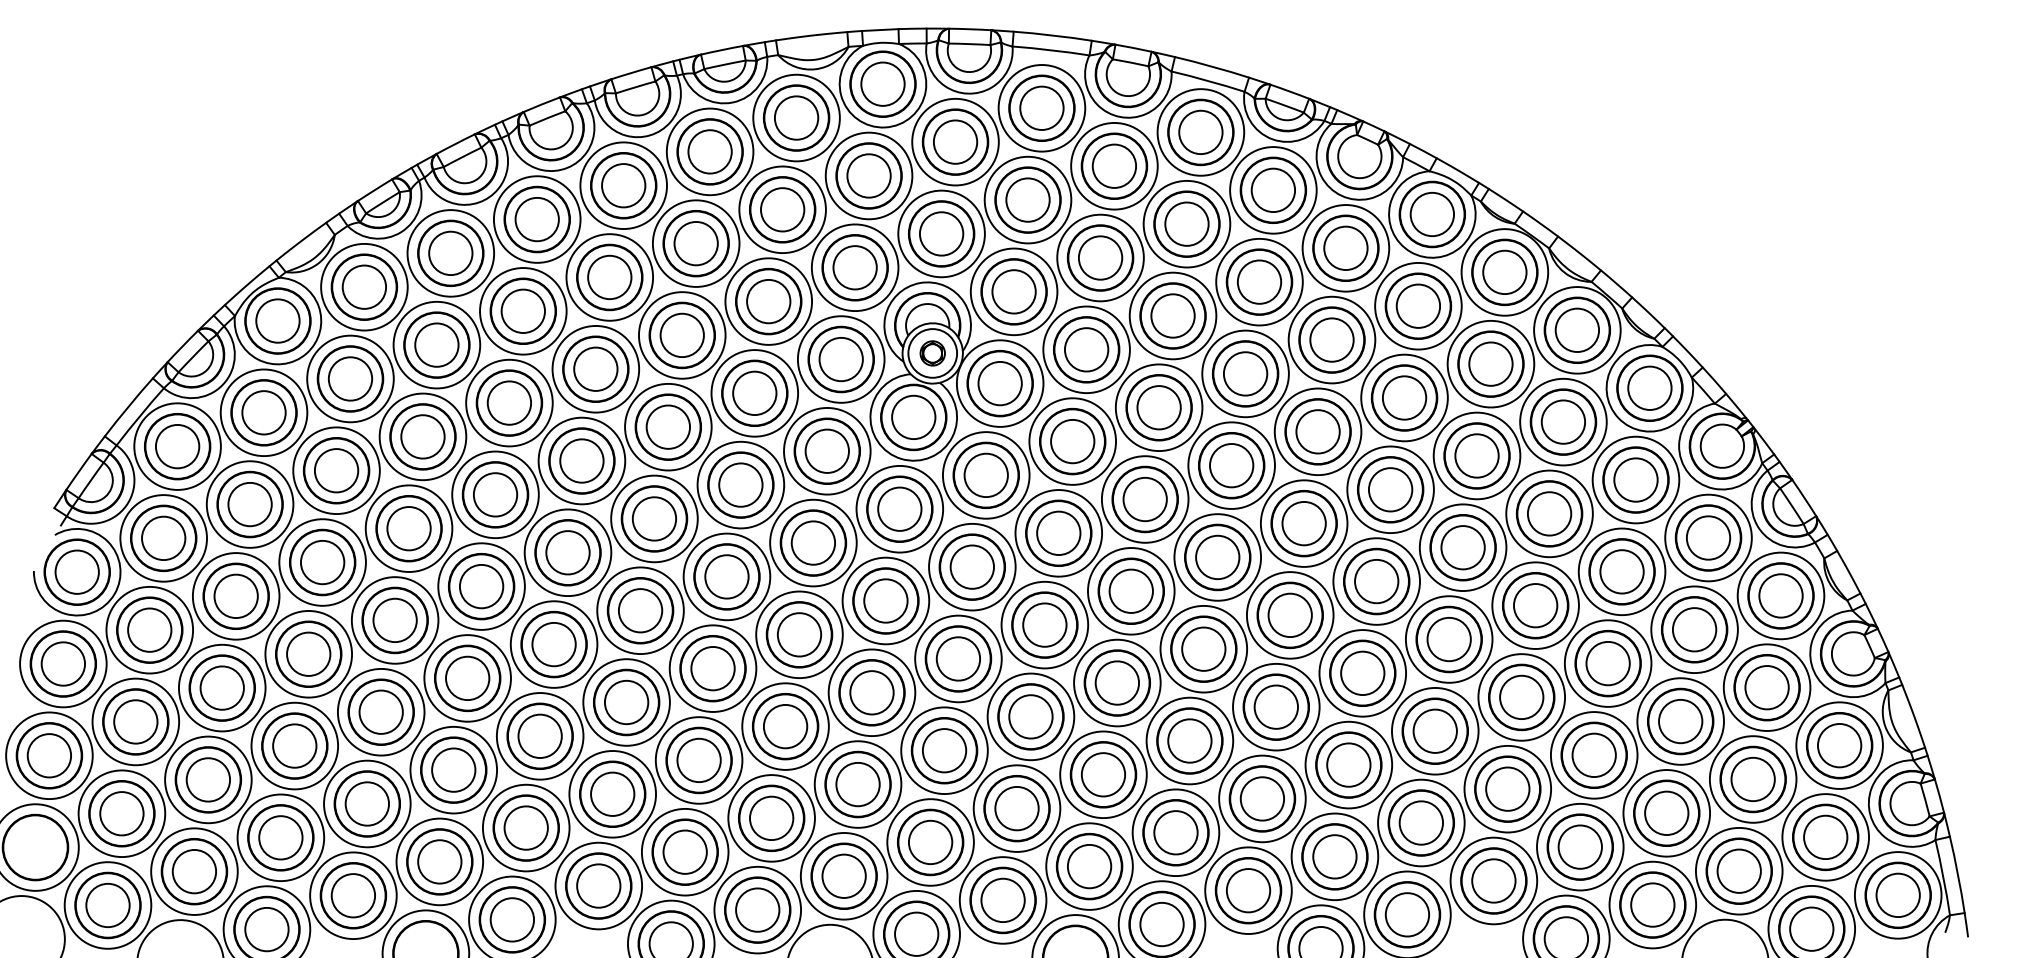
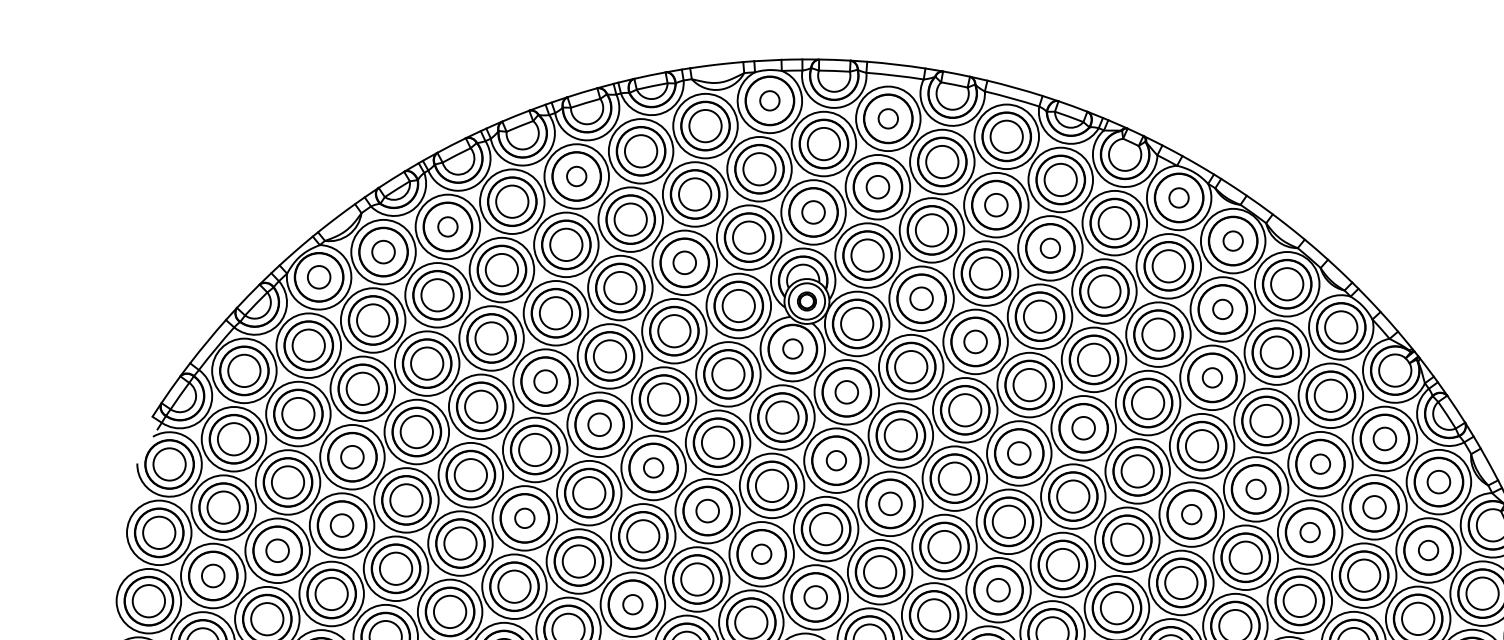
circle: (882, 83) -> (769, 100), size x0.6
circle: (1041, 107) -> (887, 118), size x0.6
circle: (623, 185) -> (576, 176), size x0.6
circle: (1027, 199) -> (877, 186), size x0.7
circle: (1431, 214) -> (1178, 197), size x0.6
circle: (1186, 223) -> (996, 204), size x0.7
circle: (941, 233) -> (813, 212), size x0.7
circle: (450, 253) -> (447, 227), size x0.6
circle: (1504, 272) -> (1232, 241), size x0.6
circle: (1259, 281) -> (1050, 247), size x0.6
circle: (364, 286) -> (383, 251), size x0.7
circle: (768, 301) -> (684, 262), size x0.7
circle: (277, 320) -> (318, 276), size x0.7
circle: (1086, 349) -> (921, 298), size x0.7
circle: (1490, 363) -> (1222, 308), size x0.6
circle: (1158, 407) -> (975, 341), size x0.7
circle: (913, 416) -> (792, 348), size x0.6
circle: (1476, 455) -> (1212, 377), size x0.6
circle: (581, 460) -> (545, 381), size x0.7
circle: (985, 475) -> (846, 392), size x0.7
circle: (654, 518) -> (599, 424), size x0.7
circle: (1303, 523) -> (1083, 428), size x0.7
circle: (1708, 537) -> (1384, 438), size x0.7
circle: (1217, 557) -> (1019, 453), size x0.7
circle: (322, 562) -> (352, 457), size x0.7
circle: (972, 566) -> (836, 460), size x0.6
circle: (1621, 571) -> (1320, 463), size x0.6
circle: (726, 576) -> (653, 467), size x0.6
circle: (1780, 595) -> (1438, 481), size x0.7
circle: (1535, 605) -> (1256, 489), size x0.6
circle: (1044, 624) -> (890, 503), size x0.7
circle: (1694, 629) -> (1374, 507), size x0.7
circle: (799, 634) -> (707, 510), size x0.7
circle: (1448, 639) -> (1191, 514), size x0.6
circle: (553, 644) -> (524, 518), size x0.6
circle: (308, 653) -> (341, 525), size x0.7
circle: (1607, 663) -> (1309, 532), size x0.6
circle: (221, 687) -> (277, 550), size x0.7
circle: (1766, 687) -> (1428, 550), size x0.6
circle: (871, 692) -> (761, 554), size x0.6
circle: (135, 721) -> (213, 575), size x0.7
circle: (1189, 740) -> (998, 589), size x0.7
circle: (944, 750) -> (815, 597), size x0.7
circle: (698, 760) -> (632, 604), size x0.6

